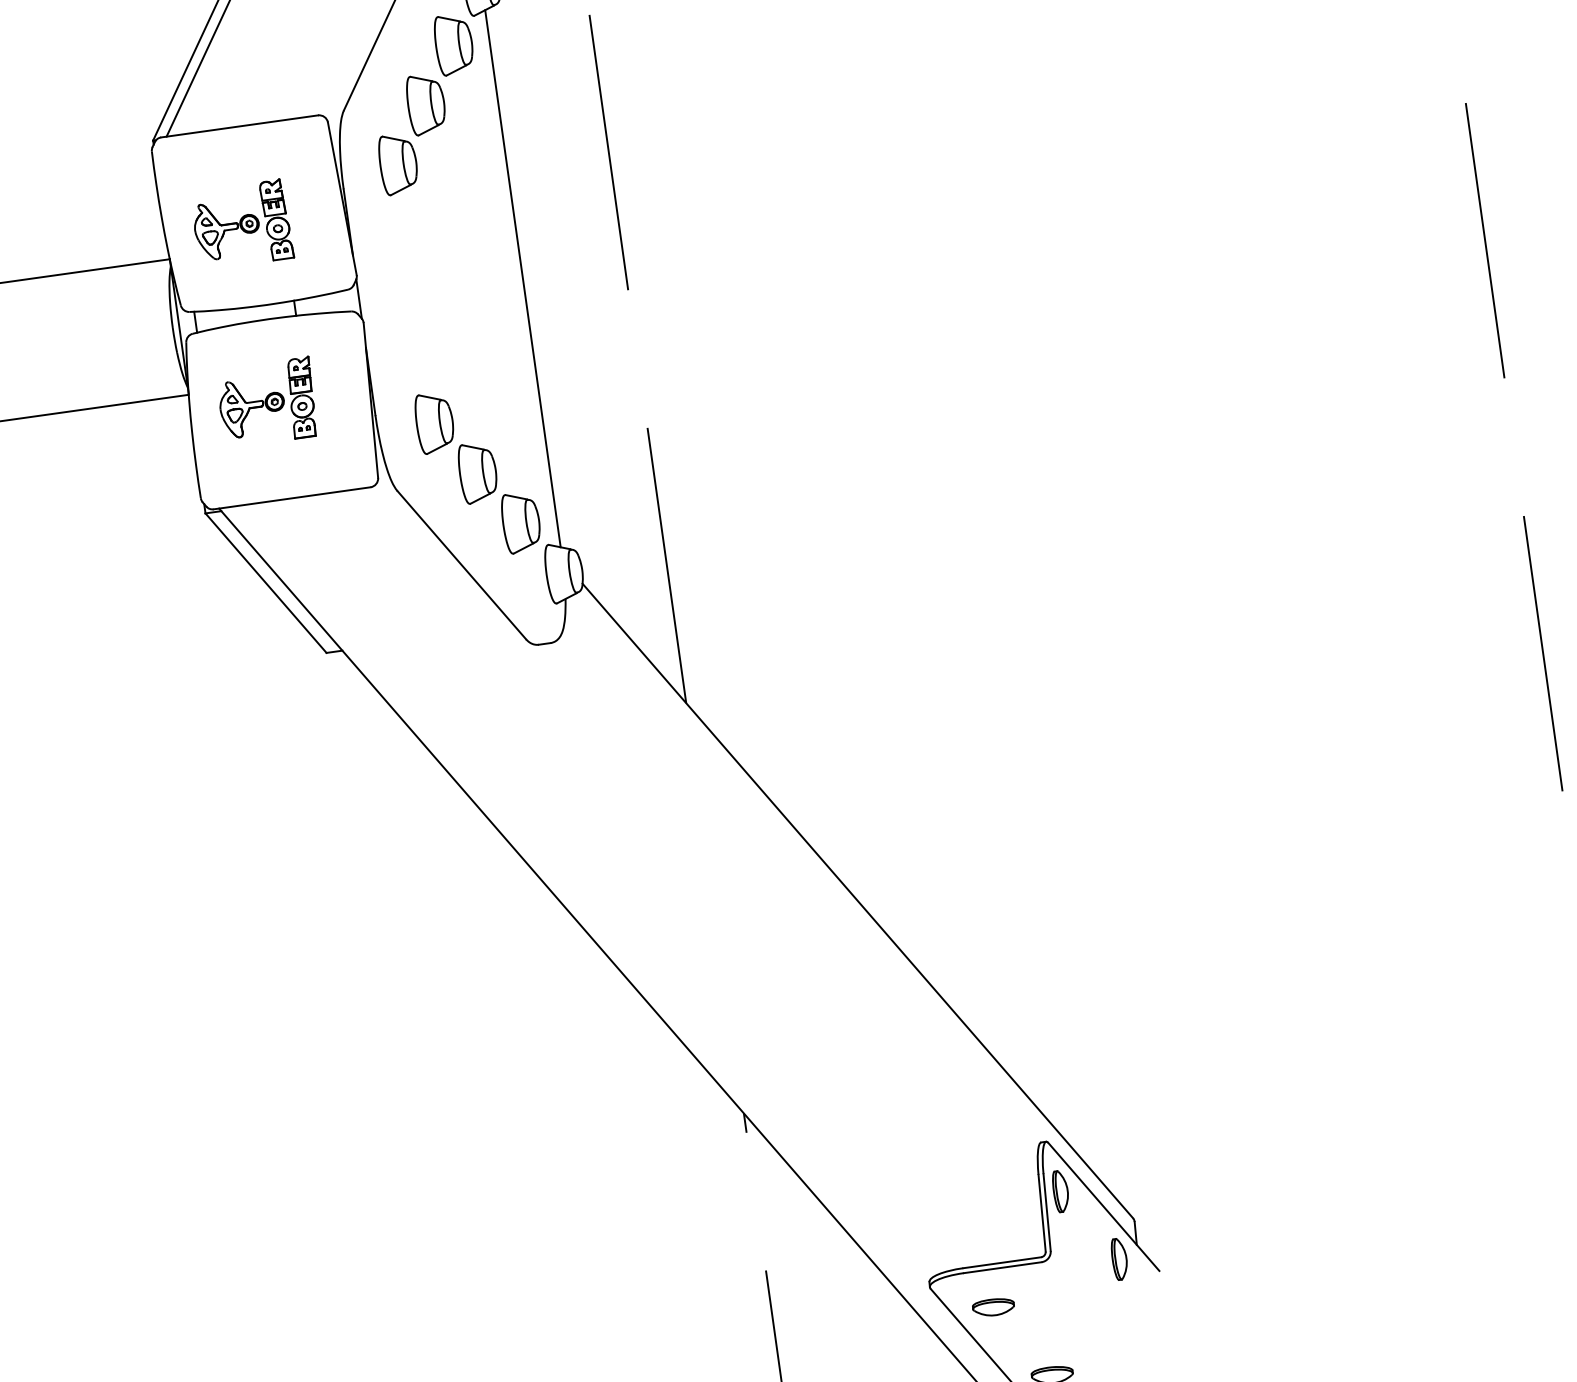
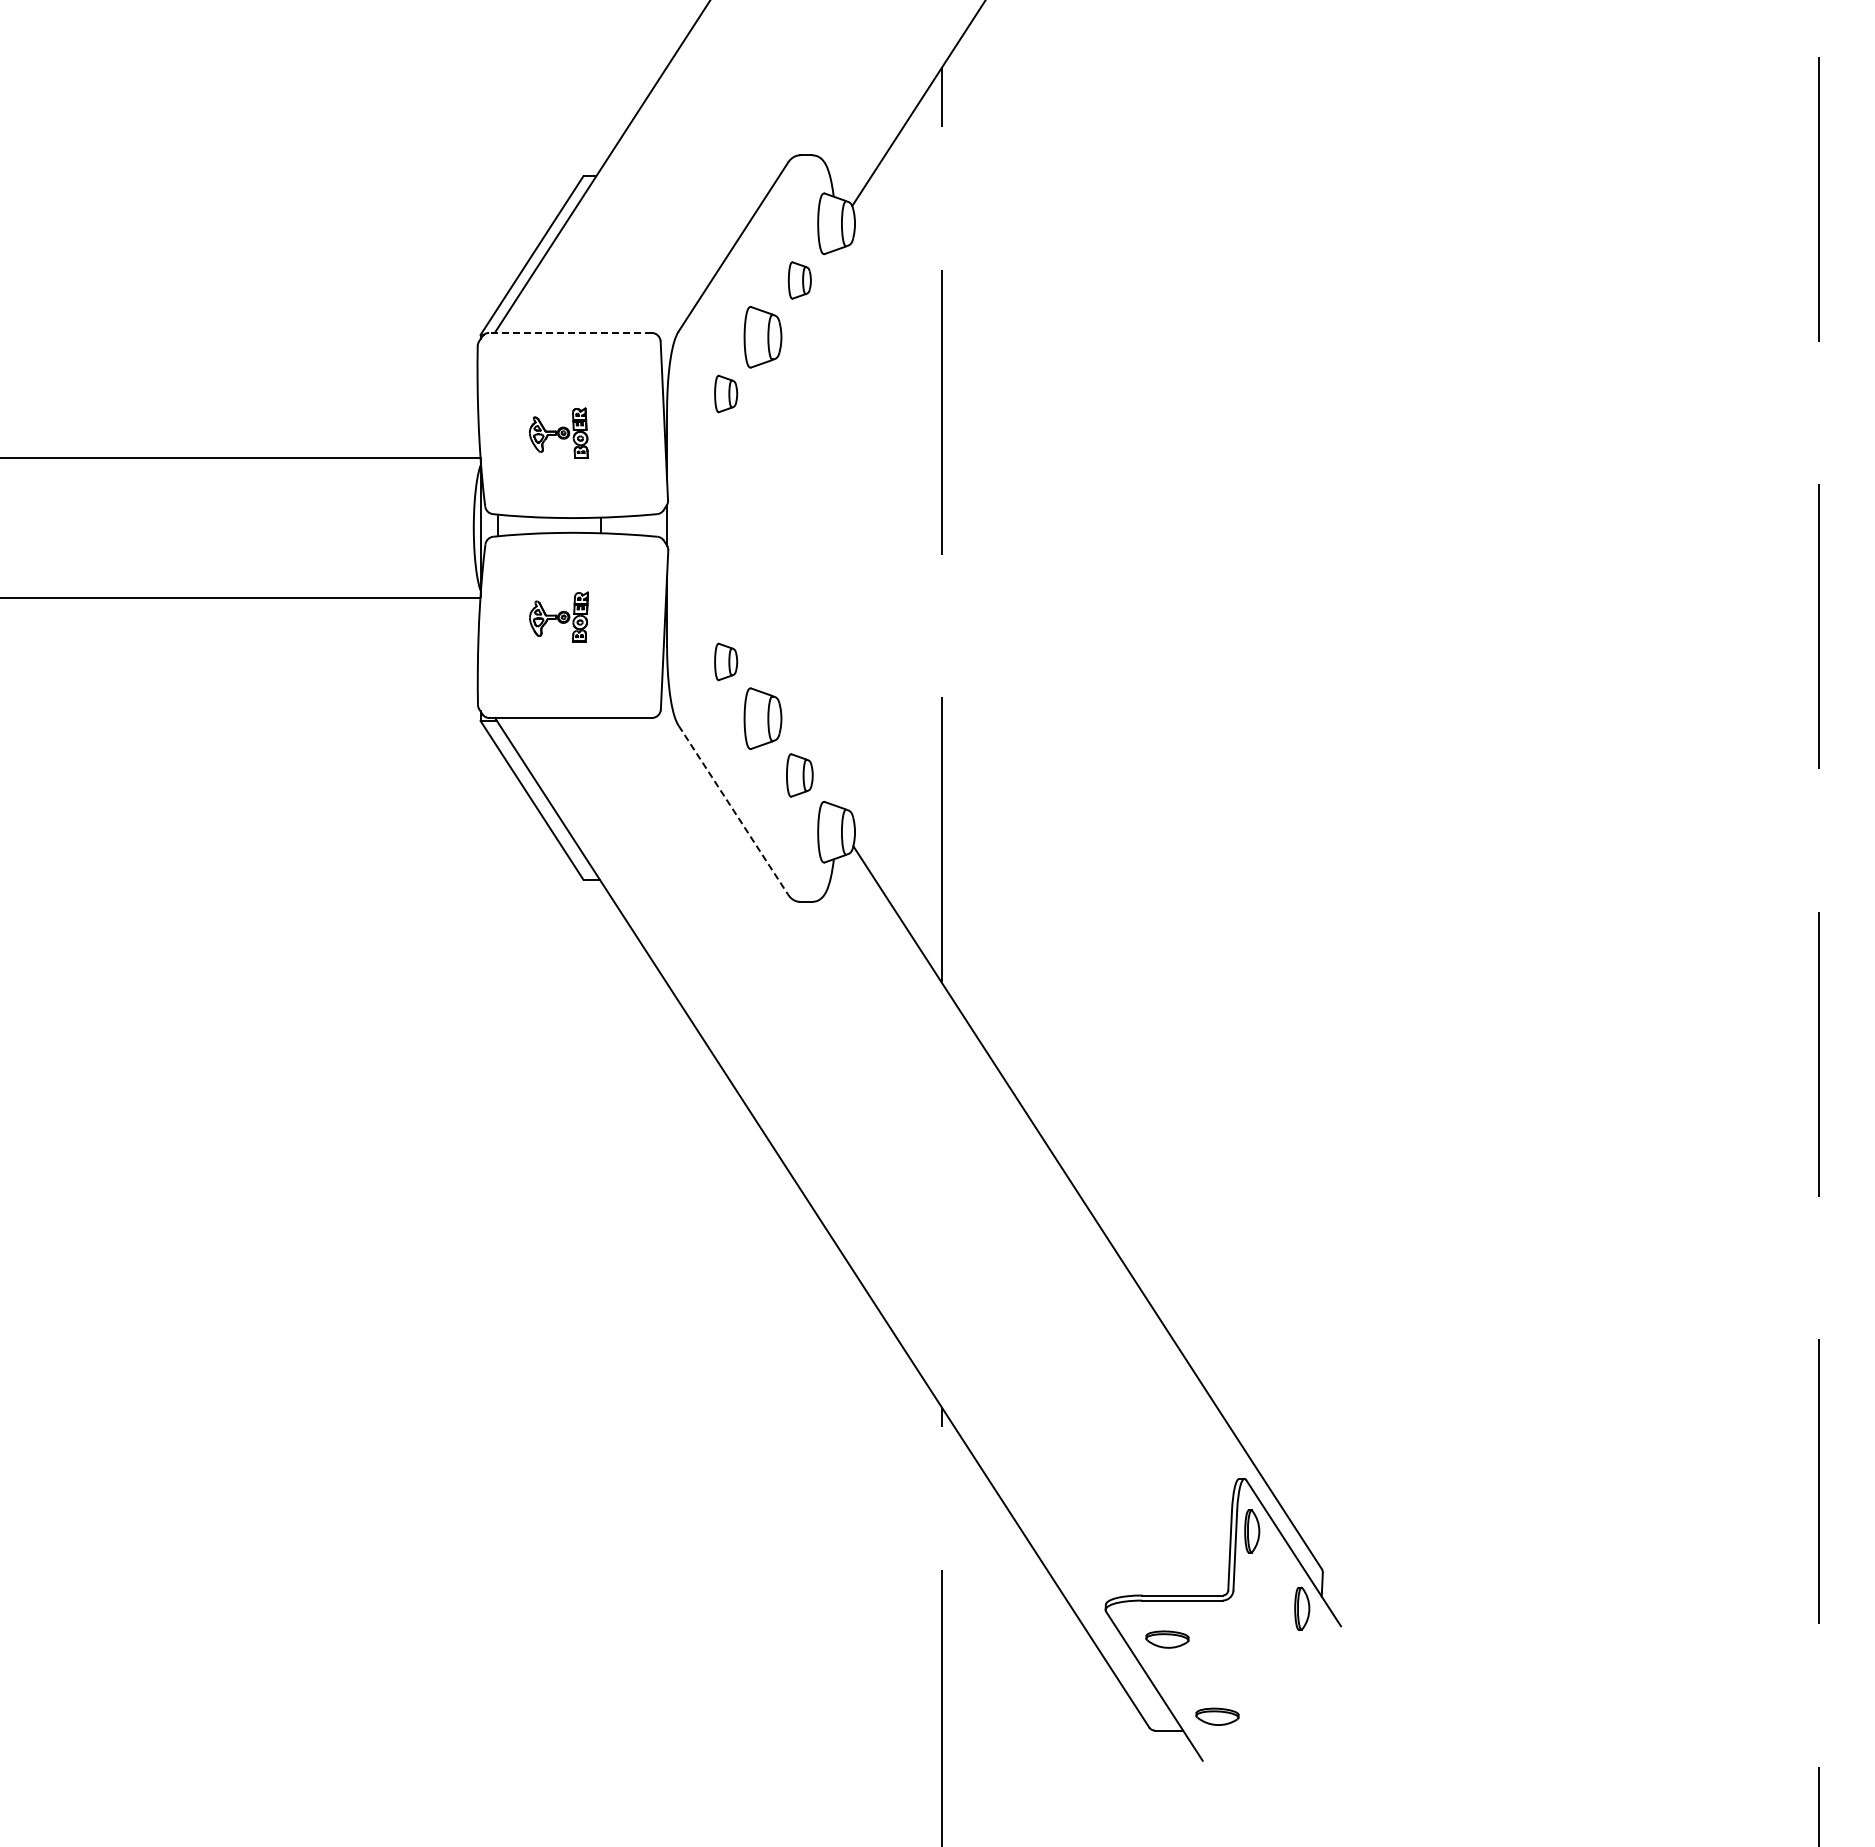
part: (453, 44) -> (799, 280), size x0.6
line: (238, 126) -> (569, 332), solid -> dashed
part: (397, 163) -> (725, 393), size x0.6
part: (241, 224) -> (558, 432), size x0.6
line: (523, 278) -> (836, 527), removed
part: (266, 401) -> (558, 616), size x0.6
part: (434, 422) -> (725, 661), size x0.6
part: (520, 522) -> (799, 775), size x0.7
line: (461, 565) -> (733, 810), solid -> dashed

